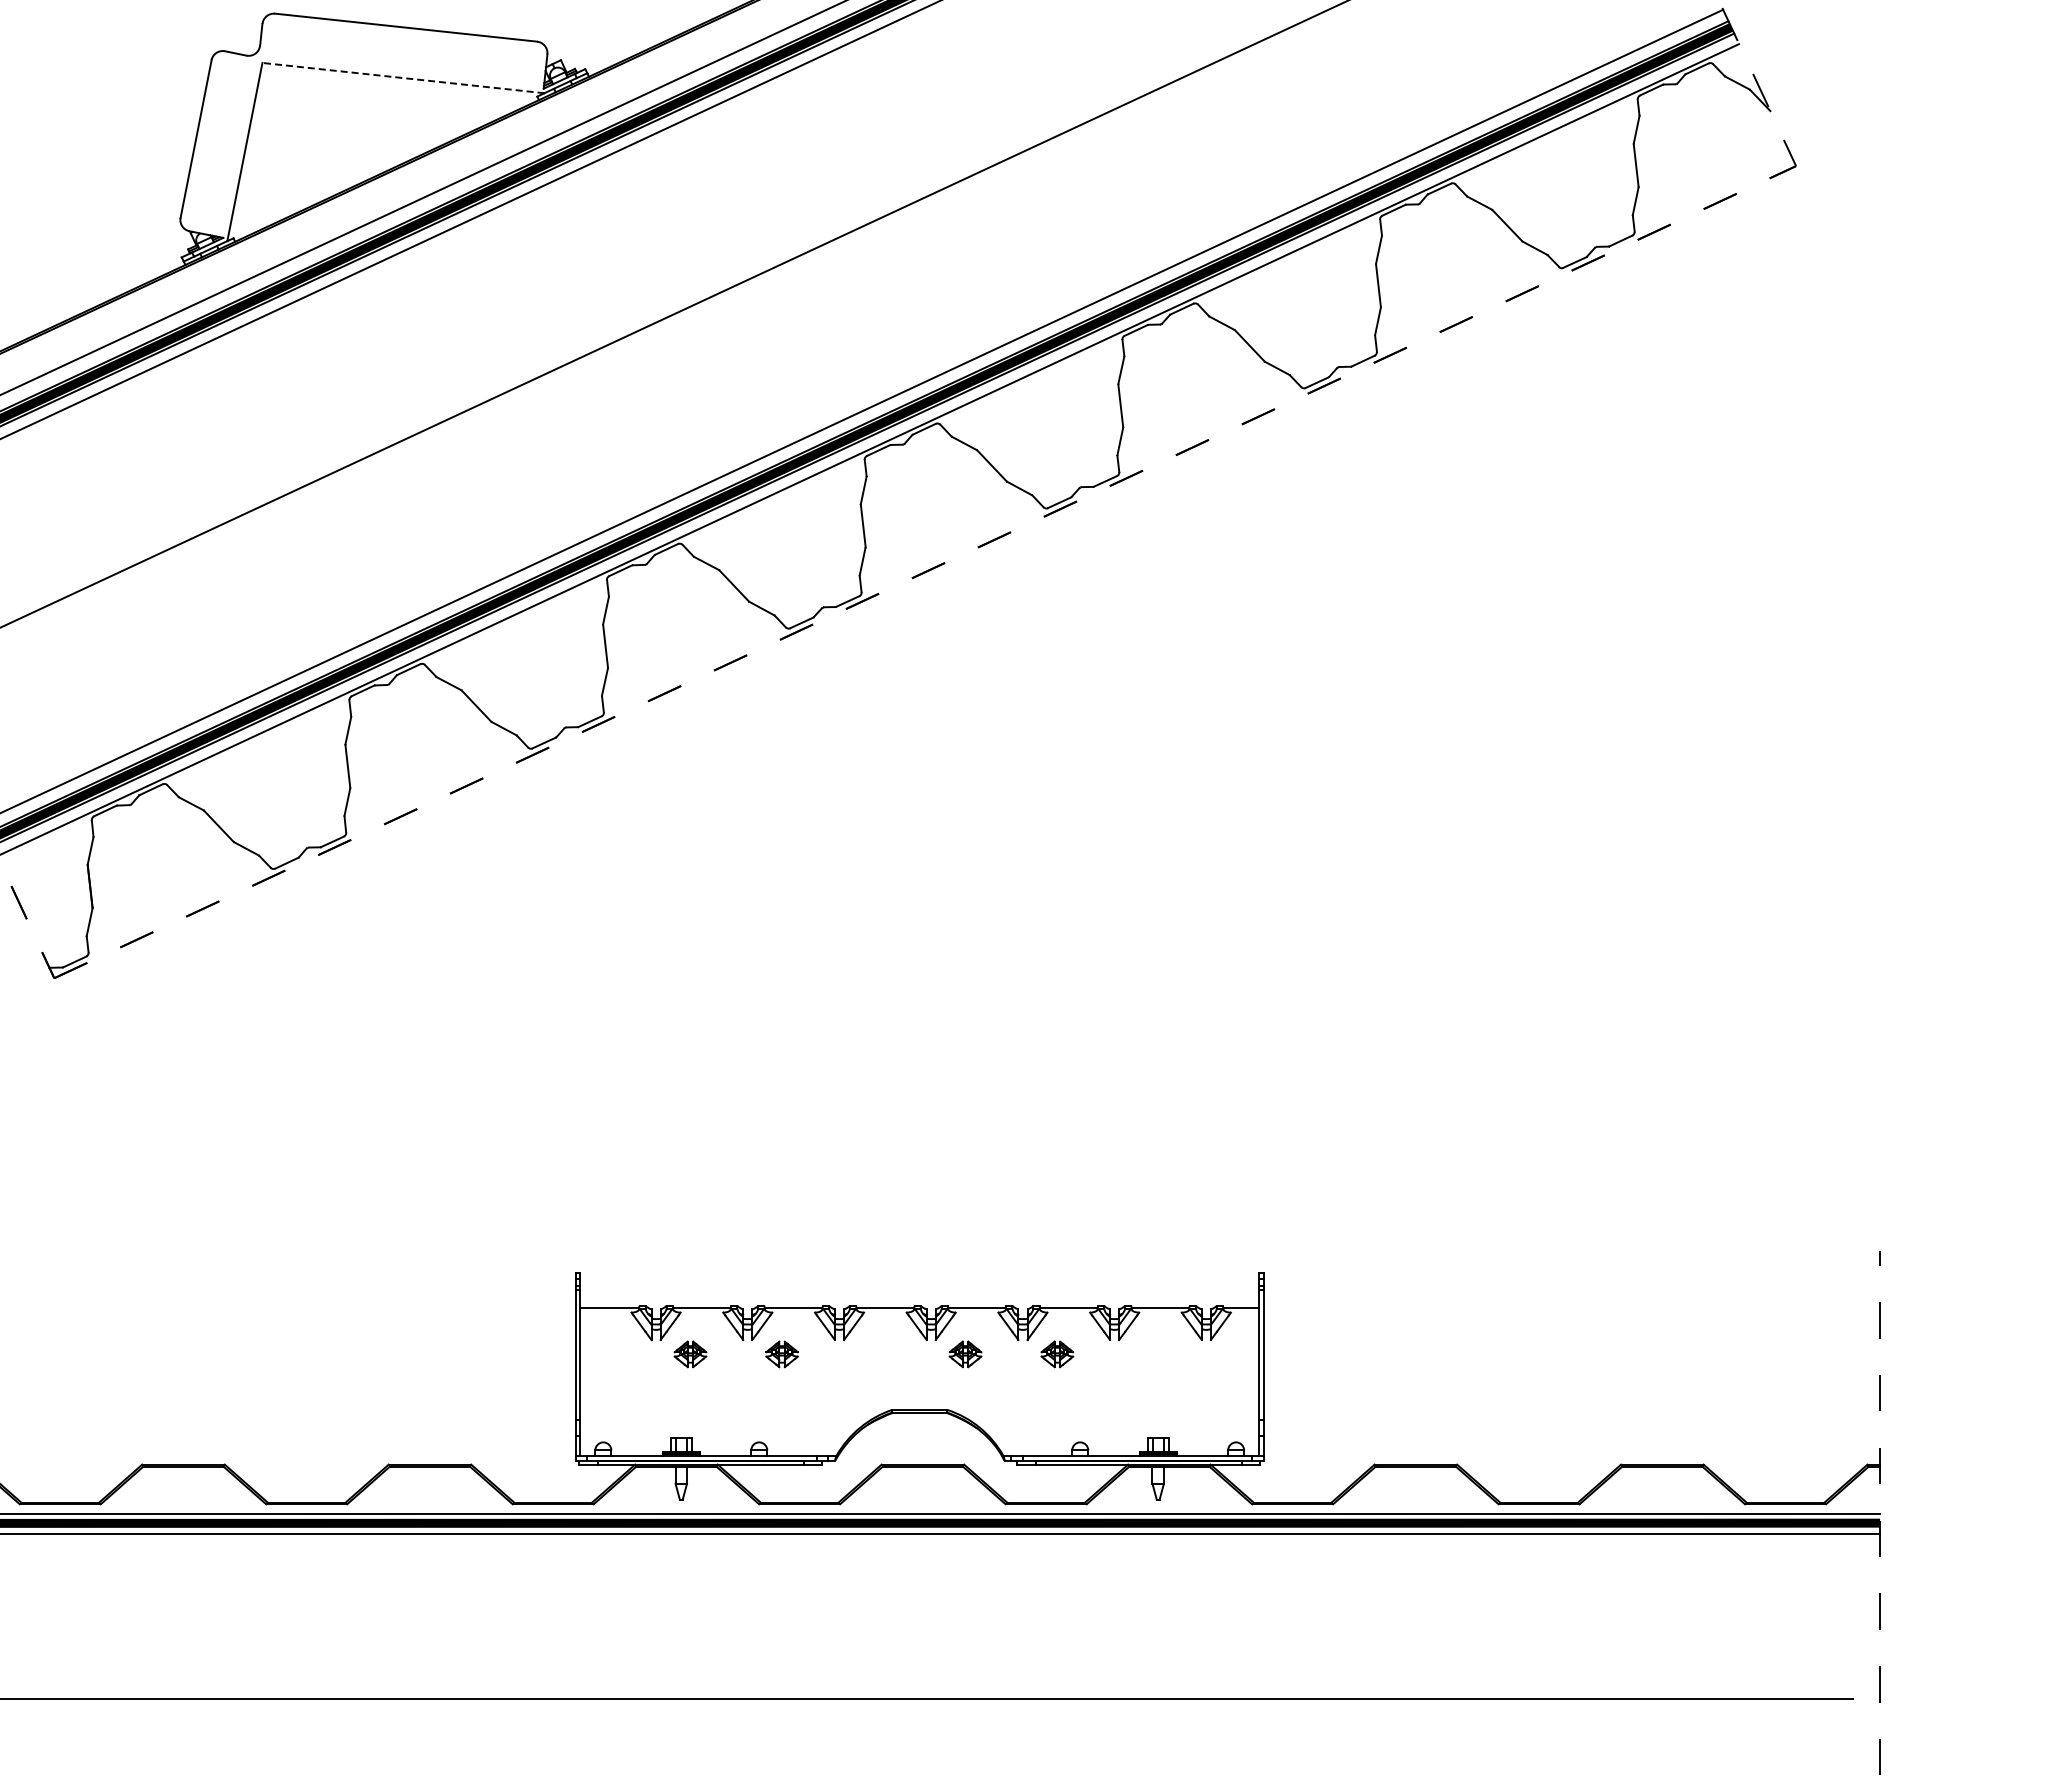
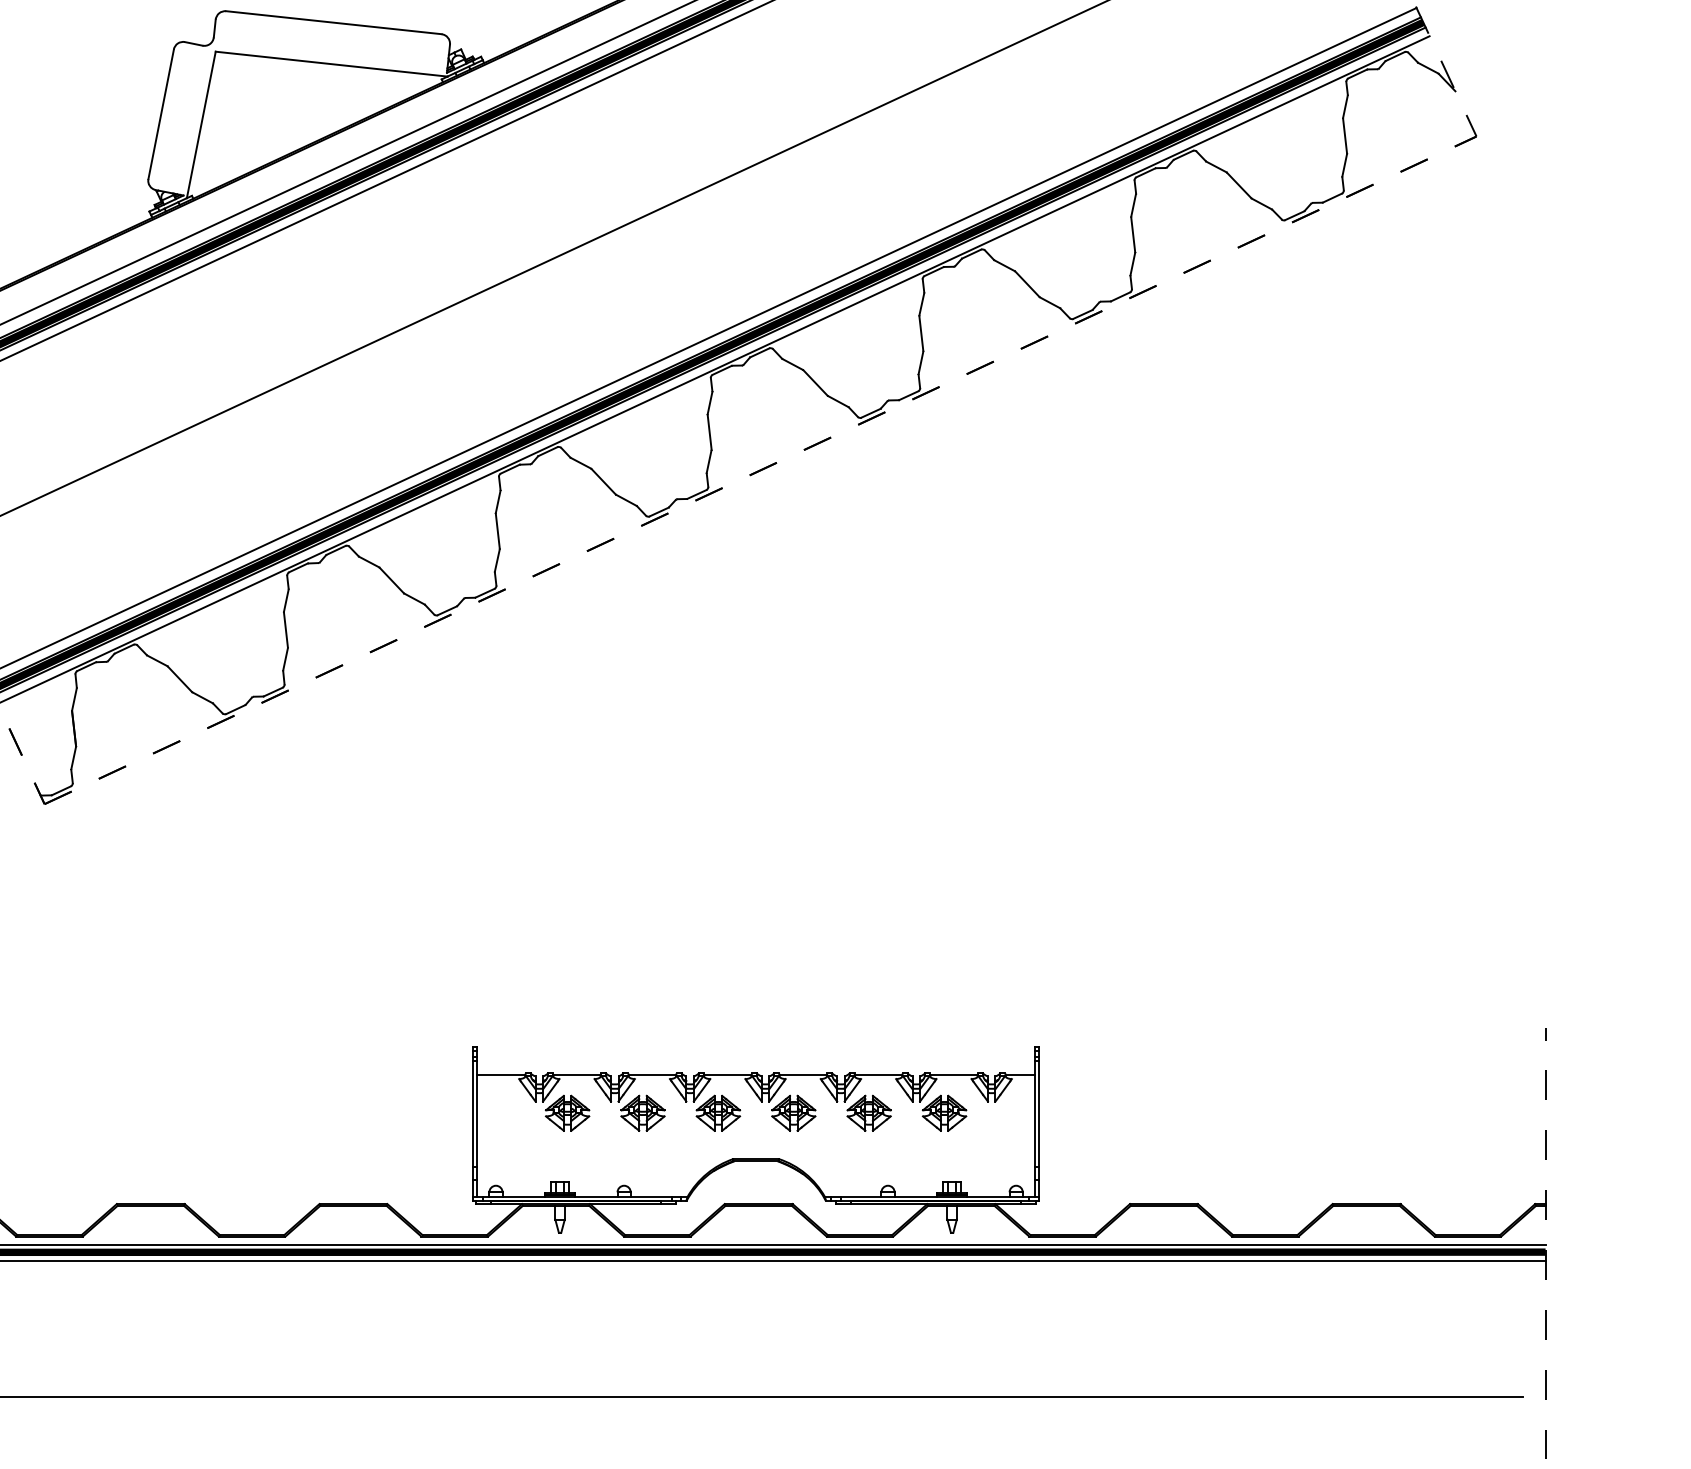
line: (403, 78) -> (331, 64), dashed -> solid
part: (690, 1354) -> (567, 1113), size x1.67
part: (781, 1354) -> (642, 1113), size x1.67
part: (873, 1354) -> (718, 1113), added
part: (965, 1354) -> (793, 1113), size x1.67
part: (1057, 1354) -> (869, 1113), size x1.67
part: (1148, 1354) -> (944, 1113), added

